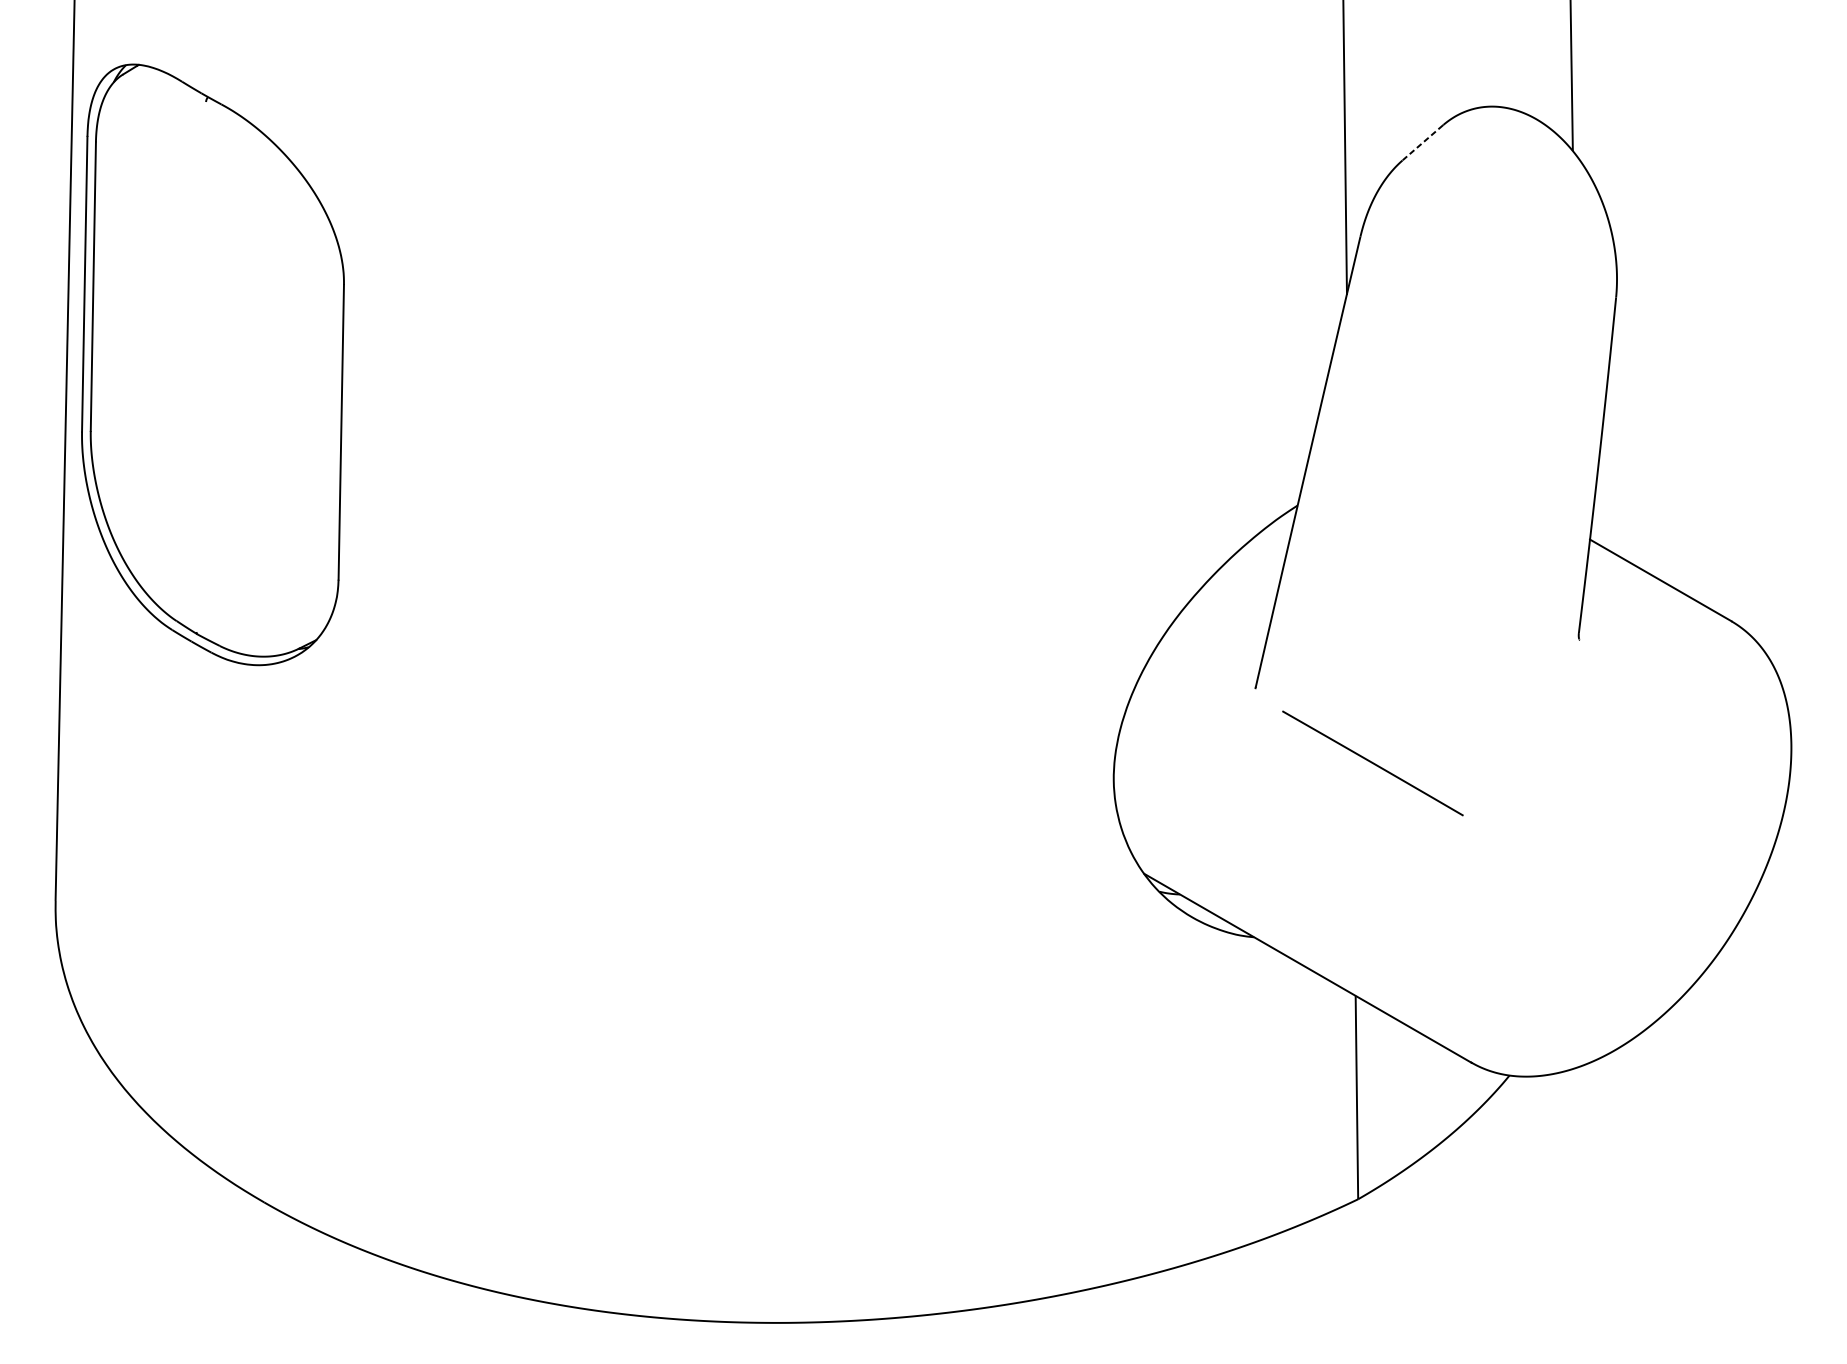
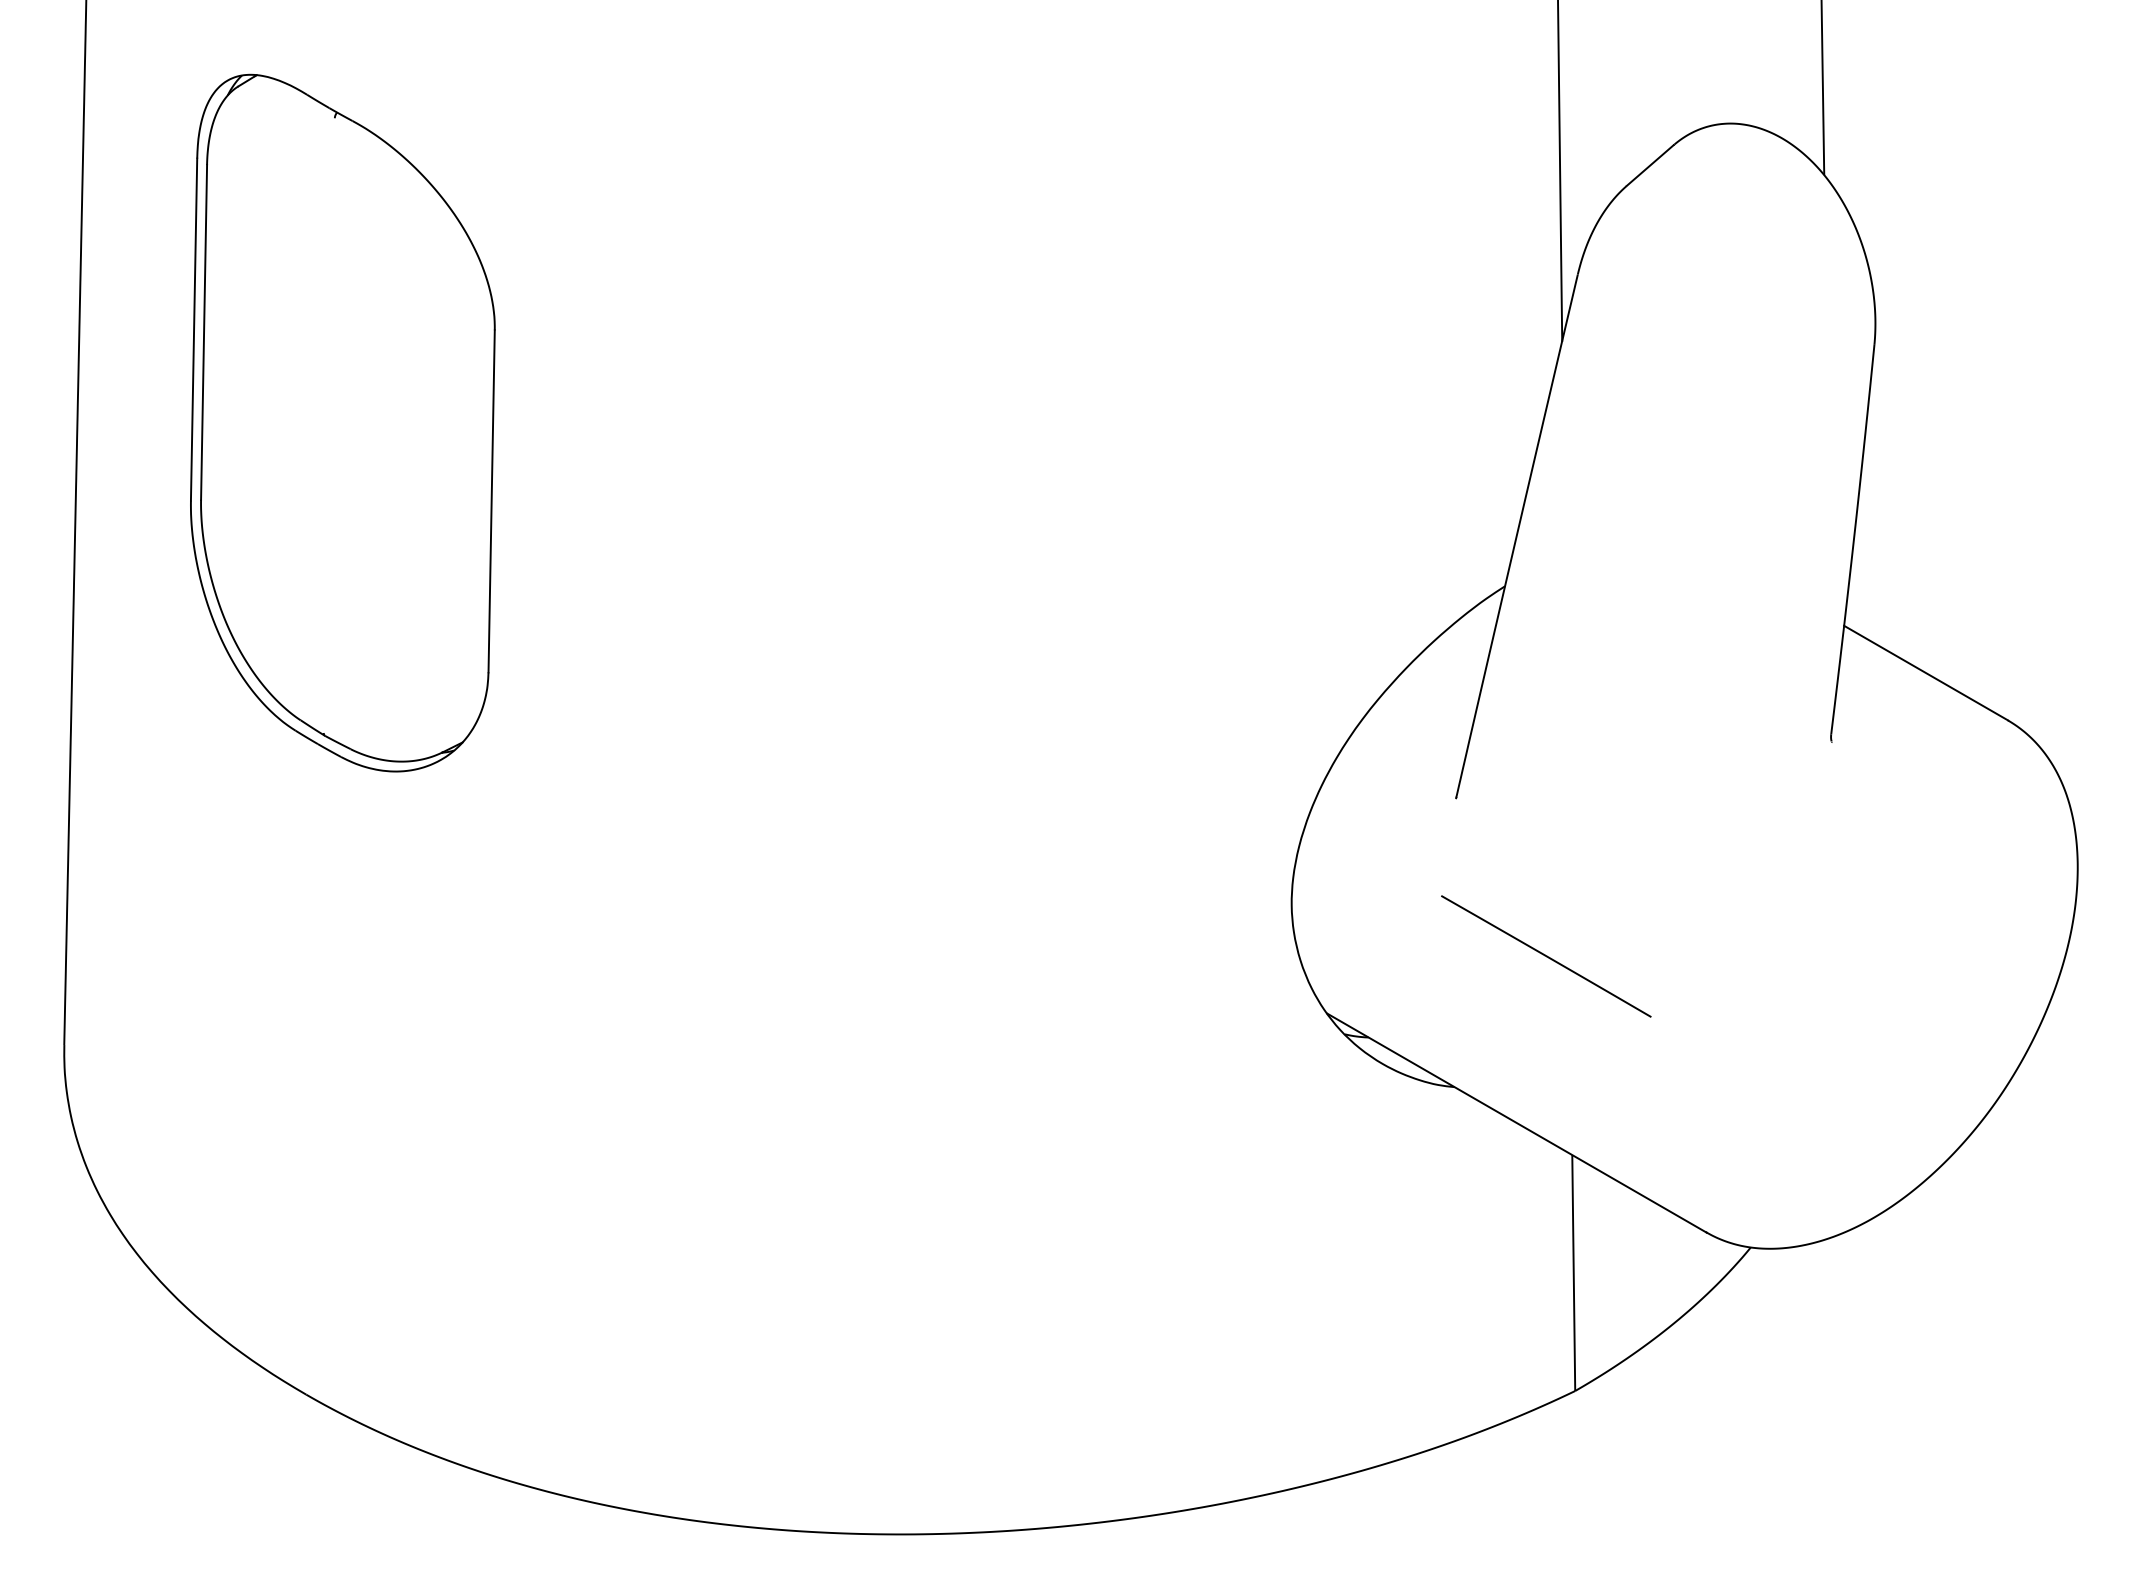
line: (1423, 142) -> (1650, 165), dashed -> solid
part: (212, 364) -> (342, 422), moved
line: (1373, 763) -> (1546, 956), moved

